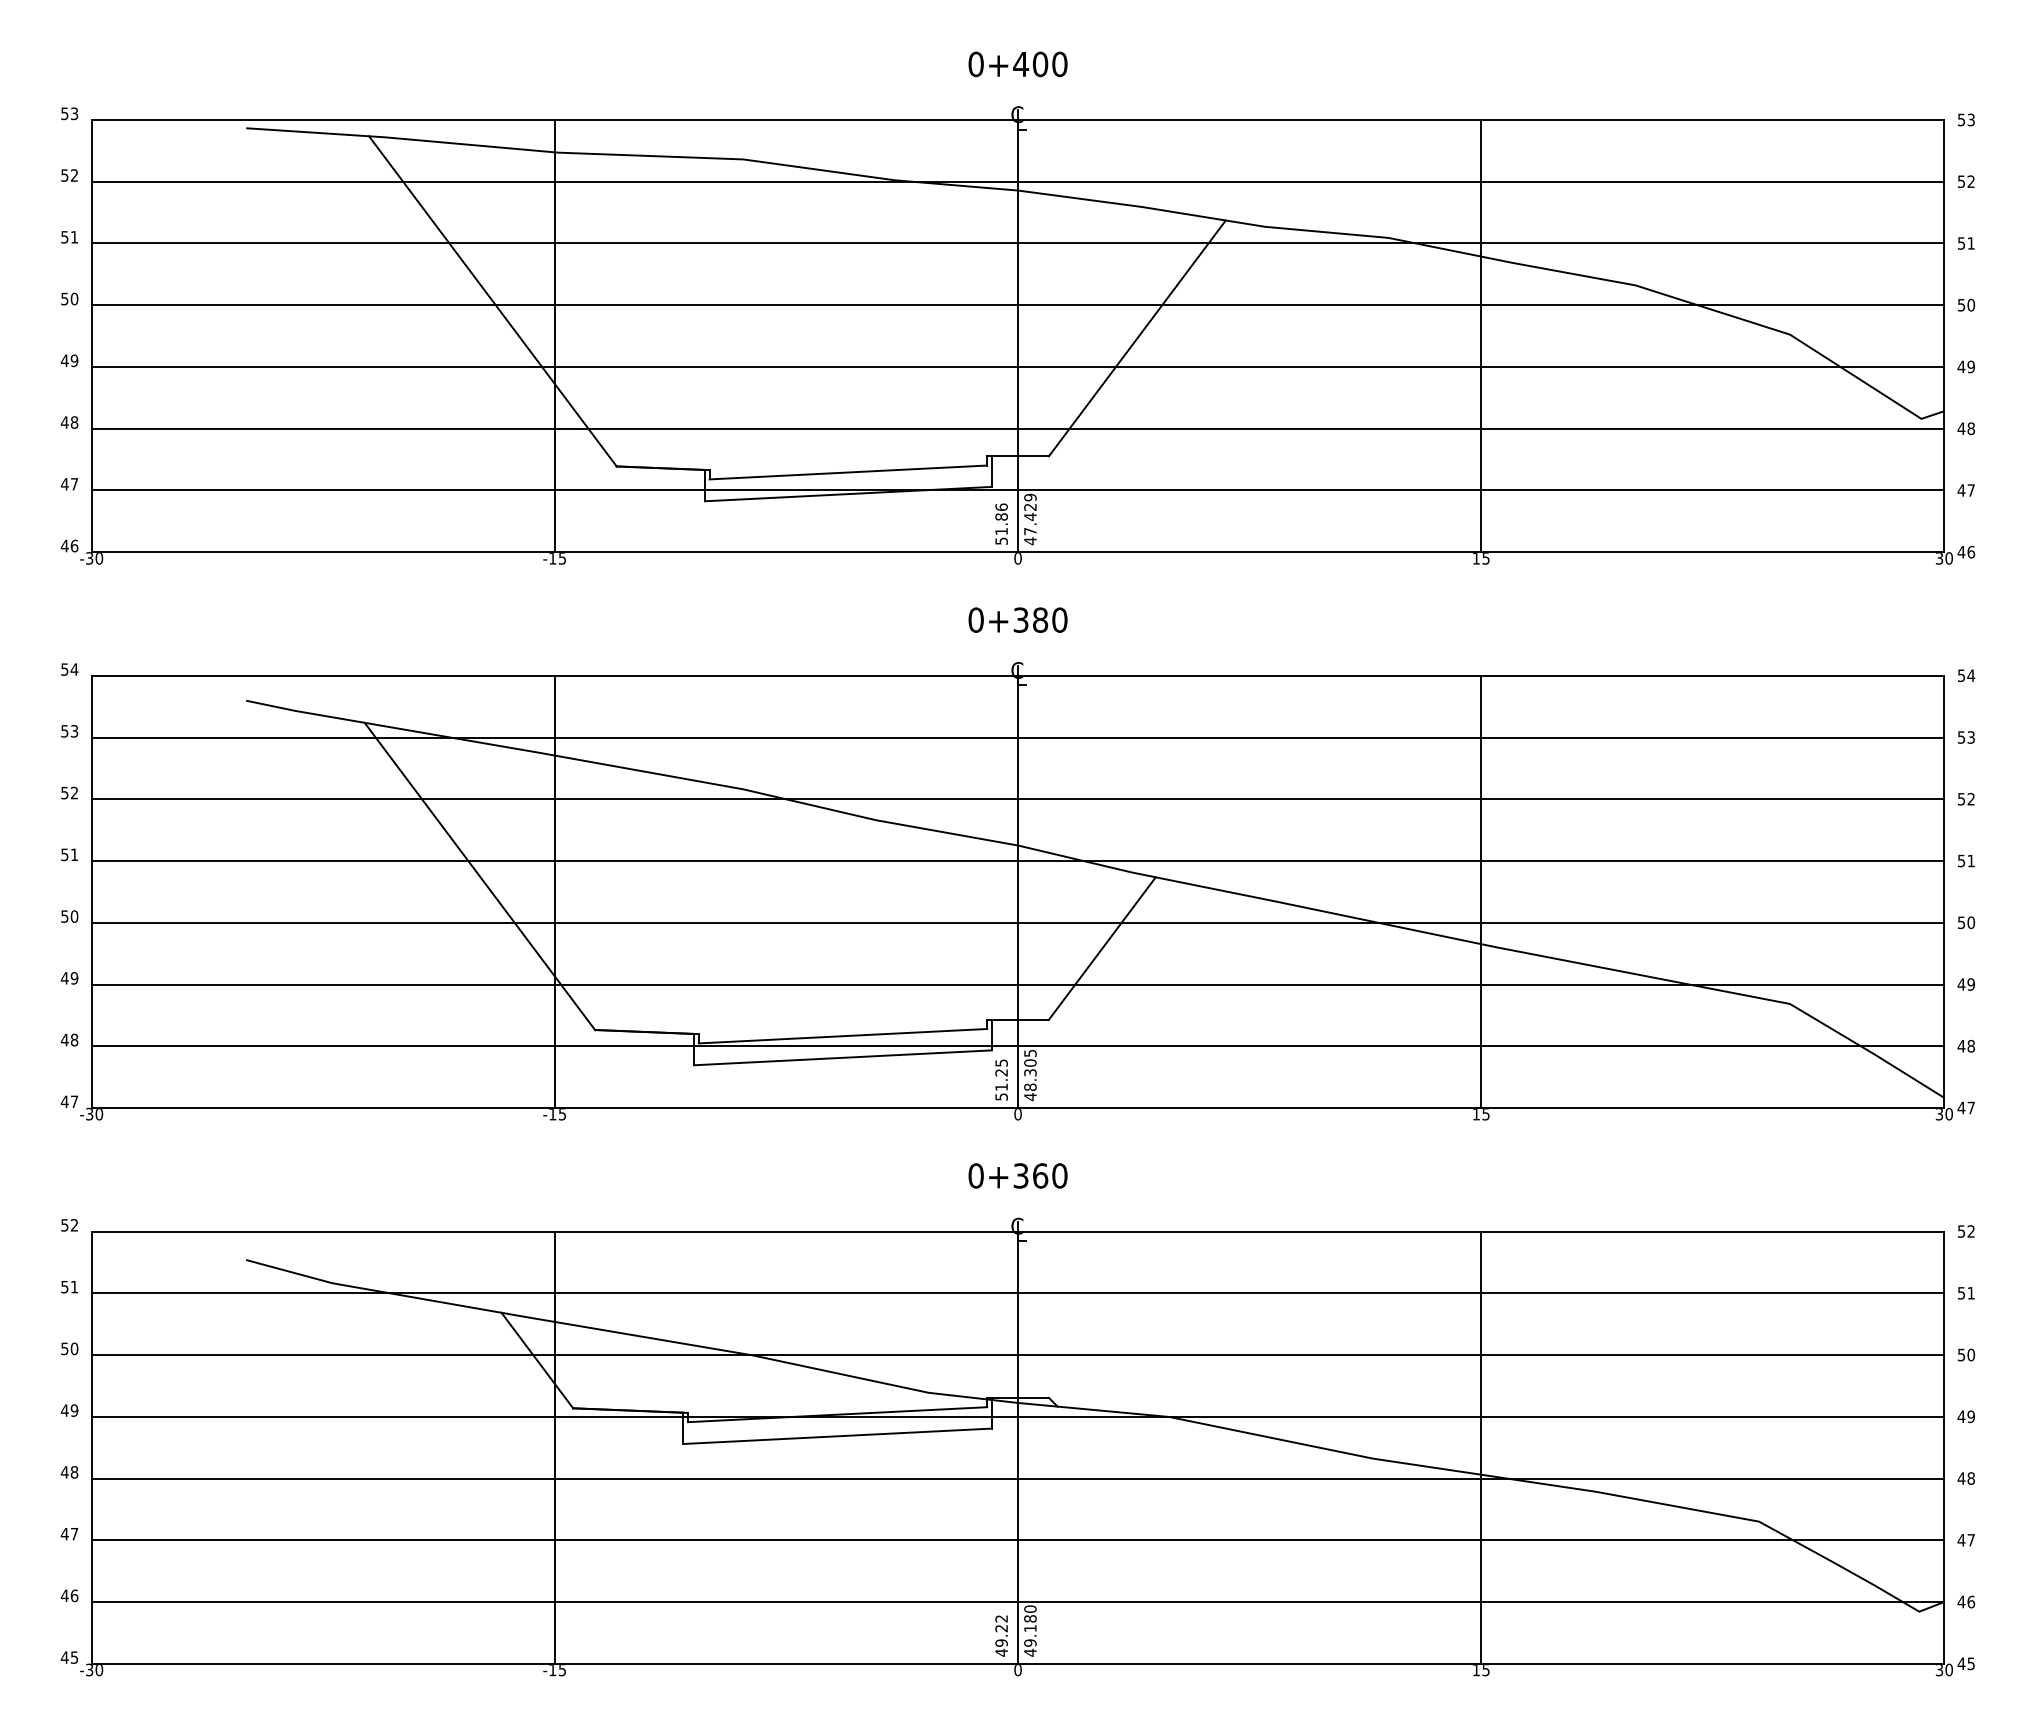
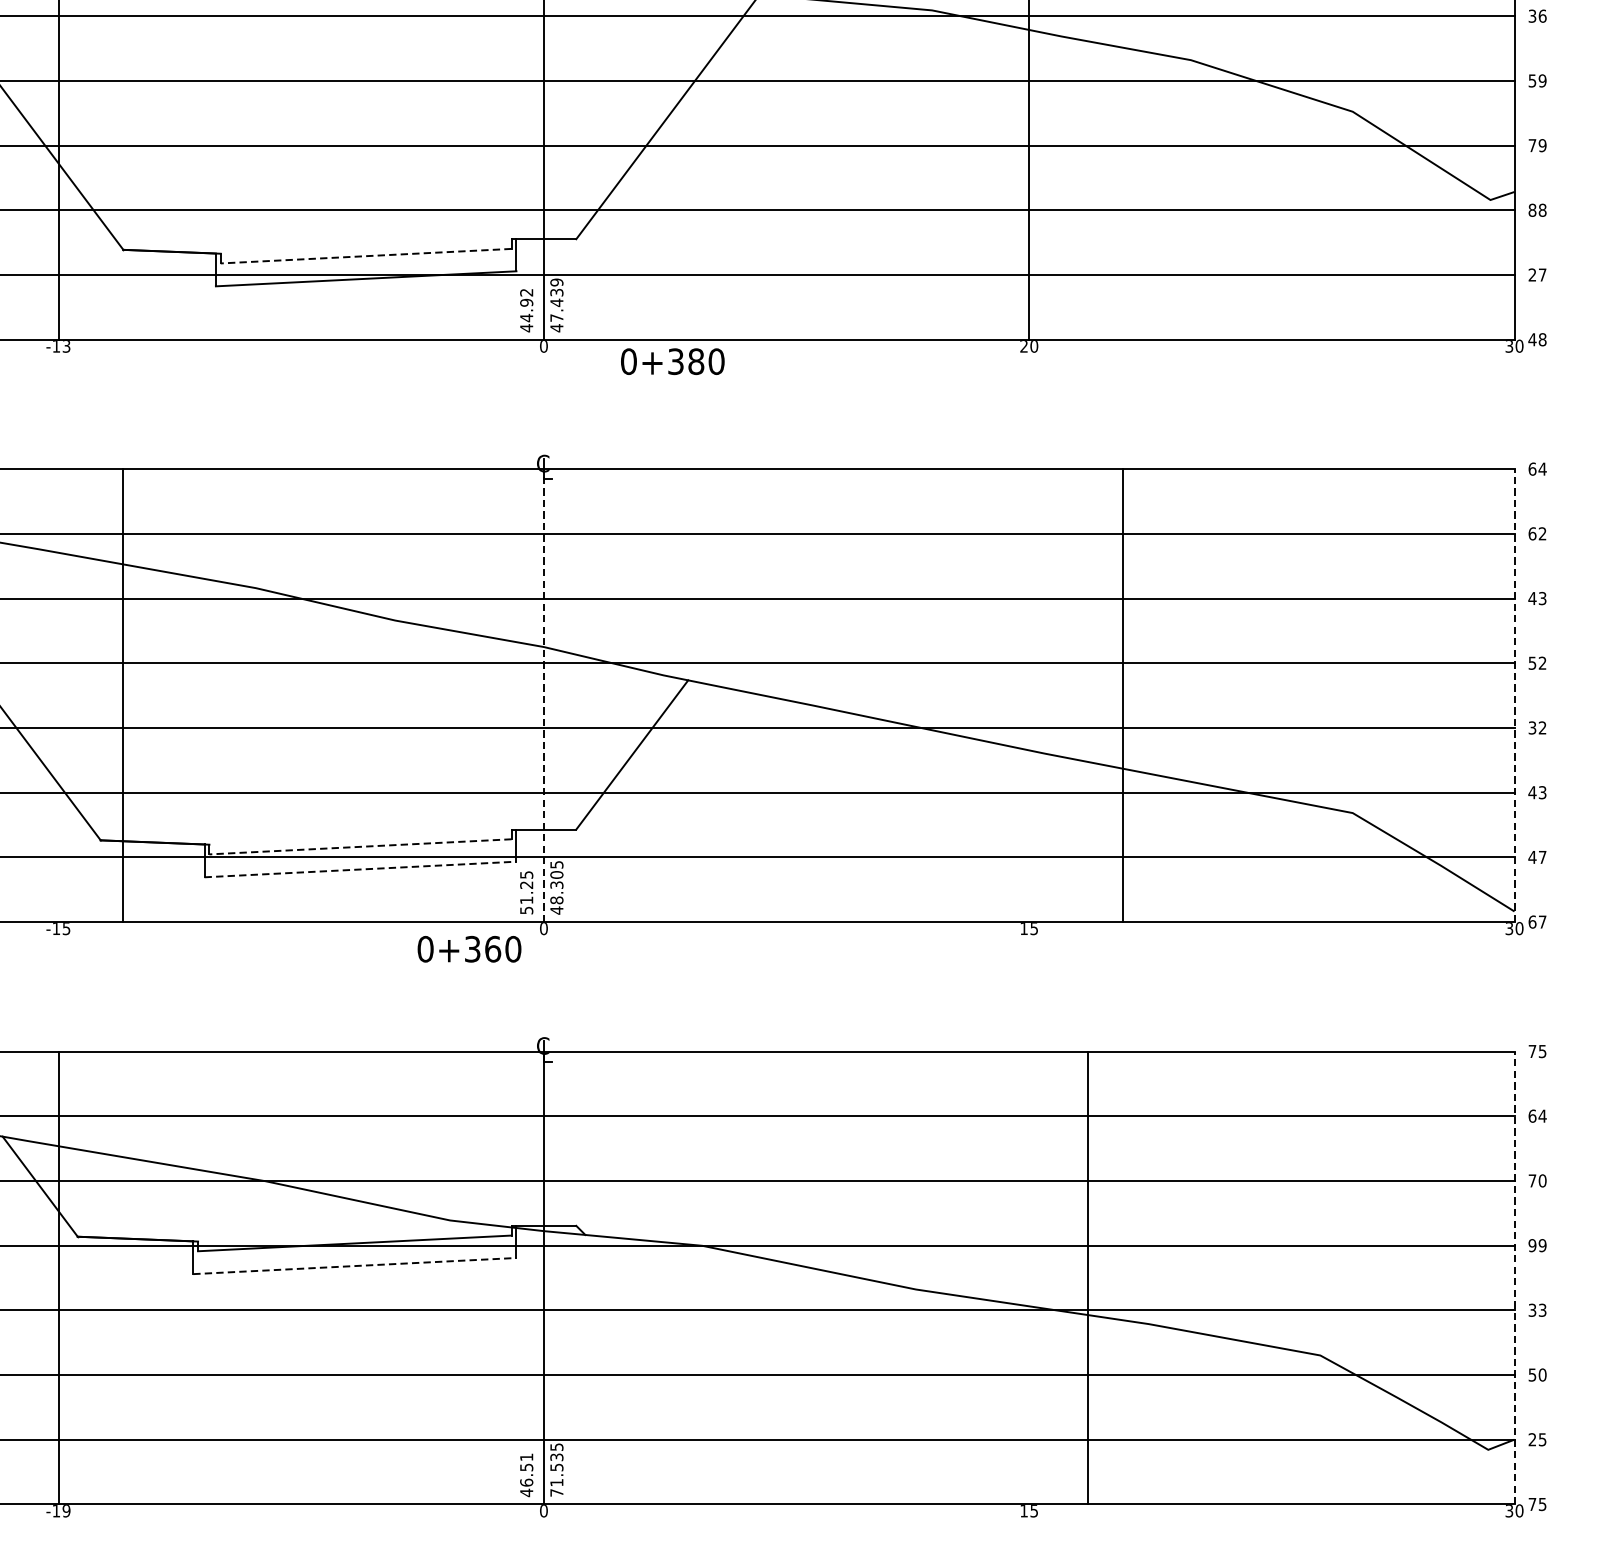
text: (1966, 243) -> (1537, 16), 51 -> 36
text: (1970, 305) -> (1541, 81), 50 -> 59
text: (1961, 366) -> (1532, 145), 49 -> 79
text: (1961, 428) -> (1532, 210), 48 -> 88
line: (848, 472) -> (366, 256), solid -> dashed
text: (1961, 490) -> (1532, 275), 47 -> 27
text: (1030, 506) -> (556, 291), 47.429 -> 47.439
text: (1001, 524) -> (526, 310), 51.86 -> 44.92
text: (1971, 551) -> (1542, 338), 46 -> 48
text: (562, 558) -> (66, 346), -15 -> -13
text: (1480, 558) -> (1028, 346), 15 -> 20
text: (1017, 619) -> (672, 360), moved
text: (1961, 675) -> (1532, 468), 54 -> 64
text: (1965, 737) -> (1536, 533), 53 -> 62
text: (1965, 799) -> (1536, 598), 52 -> 43
text: (1970, 860) -> (1541, 662), 51 -> 52
line: (554, 891) -> (122, 695), moved
line: (1018, 891) -> (544, 695), solid -> dashed
line: (1481, 891) -> (1122, 695), moved
line: (1944, 891) -> (1514, 695), solid -> dashed
text: (1966, 922) -> (1537, 727), 50 -> 32
text: (1970, 984) -> (1541, 792), 49 -> 43
line: (842, 1036) -> (359, 847), solid -> dashed
text: (1970, 1045) -> (1541, 856), 48 -> 47
line: (843, 1057) -> (361, 869), solid -> dashed
text: (1961, 1107) -> (1532, 921), 47 -> 67
text: (1017, 1175) -> (468, 948), moved
text: (1966, 1231) -> (1537, 1051), 52 -> 75
text: (1966, 1293) -> (1537, 1116), 51 -> 64
text: (1961, 1355) -> (1532, 1181), 50 -> 70
text: (1961, 1416) -> (1532, 1245), 49 -> 99
line: (838, 1436) -> (355, 1266), solid -> dashed
line: (1481, 1447) -> (1088, 1277), moved
line: (1944, 1447) -> (1514, 1277), solid -> dashed
text: (1965, 1478) -> (1536, 1310), 48 -> 33
text: (1966, 1540) -> (1537, 1375), 47 -> 50
text: (1966, 1601) -> (1537, 1439), 46 -> 25
text: (1001, 1630) -> (526, 1469), 49.22 -> 46.51
text: (1030, 1630) -> (556, 1469), 49.180 -> 71.535
text: (1961, 1663) -> (1532, 1504), 45 -> 75
text: (562, 1670) -> (66, 1511), -15 -> -19

